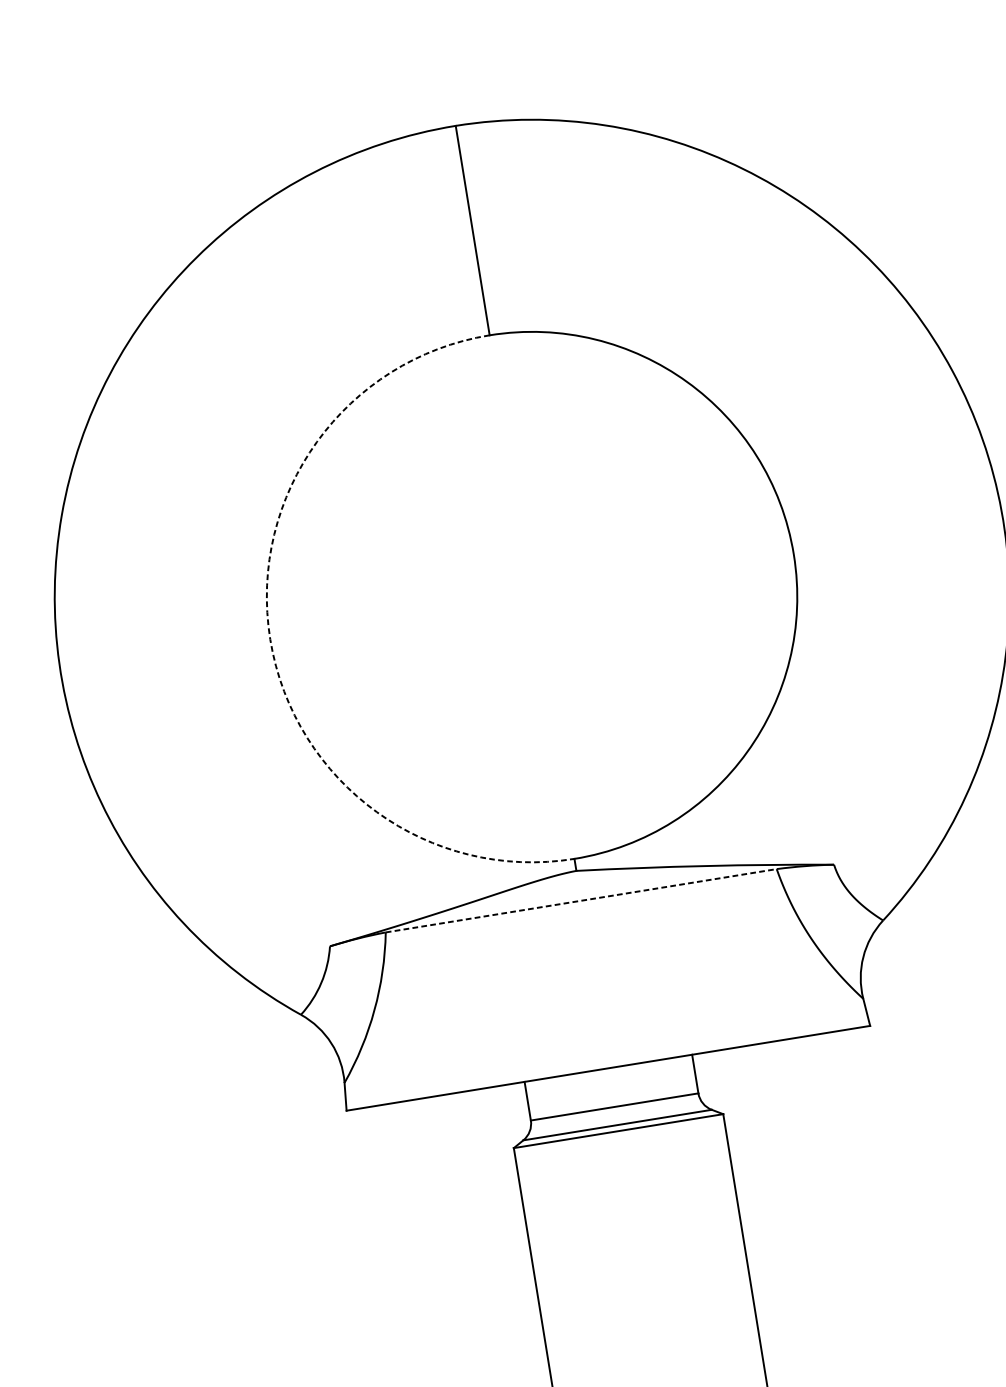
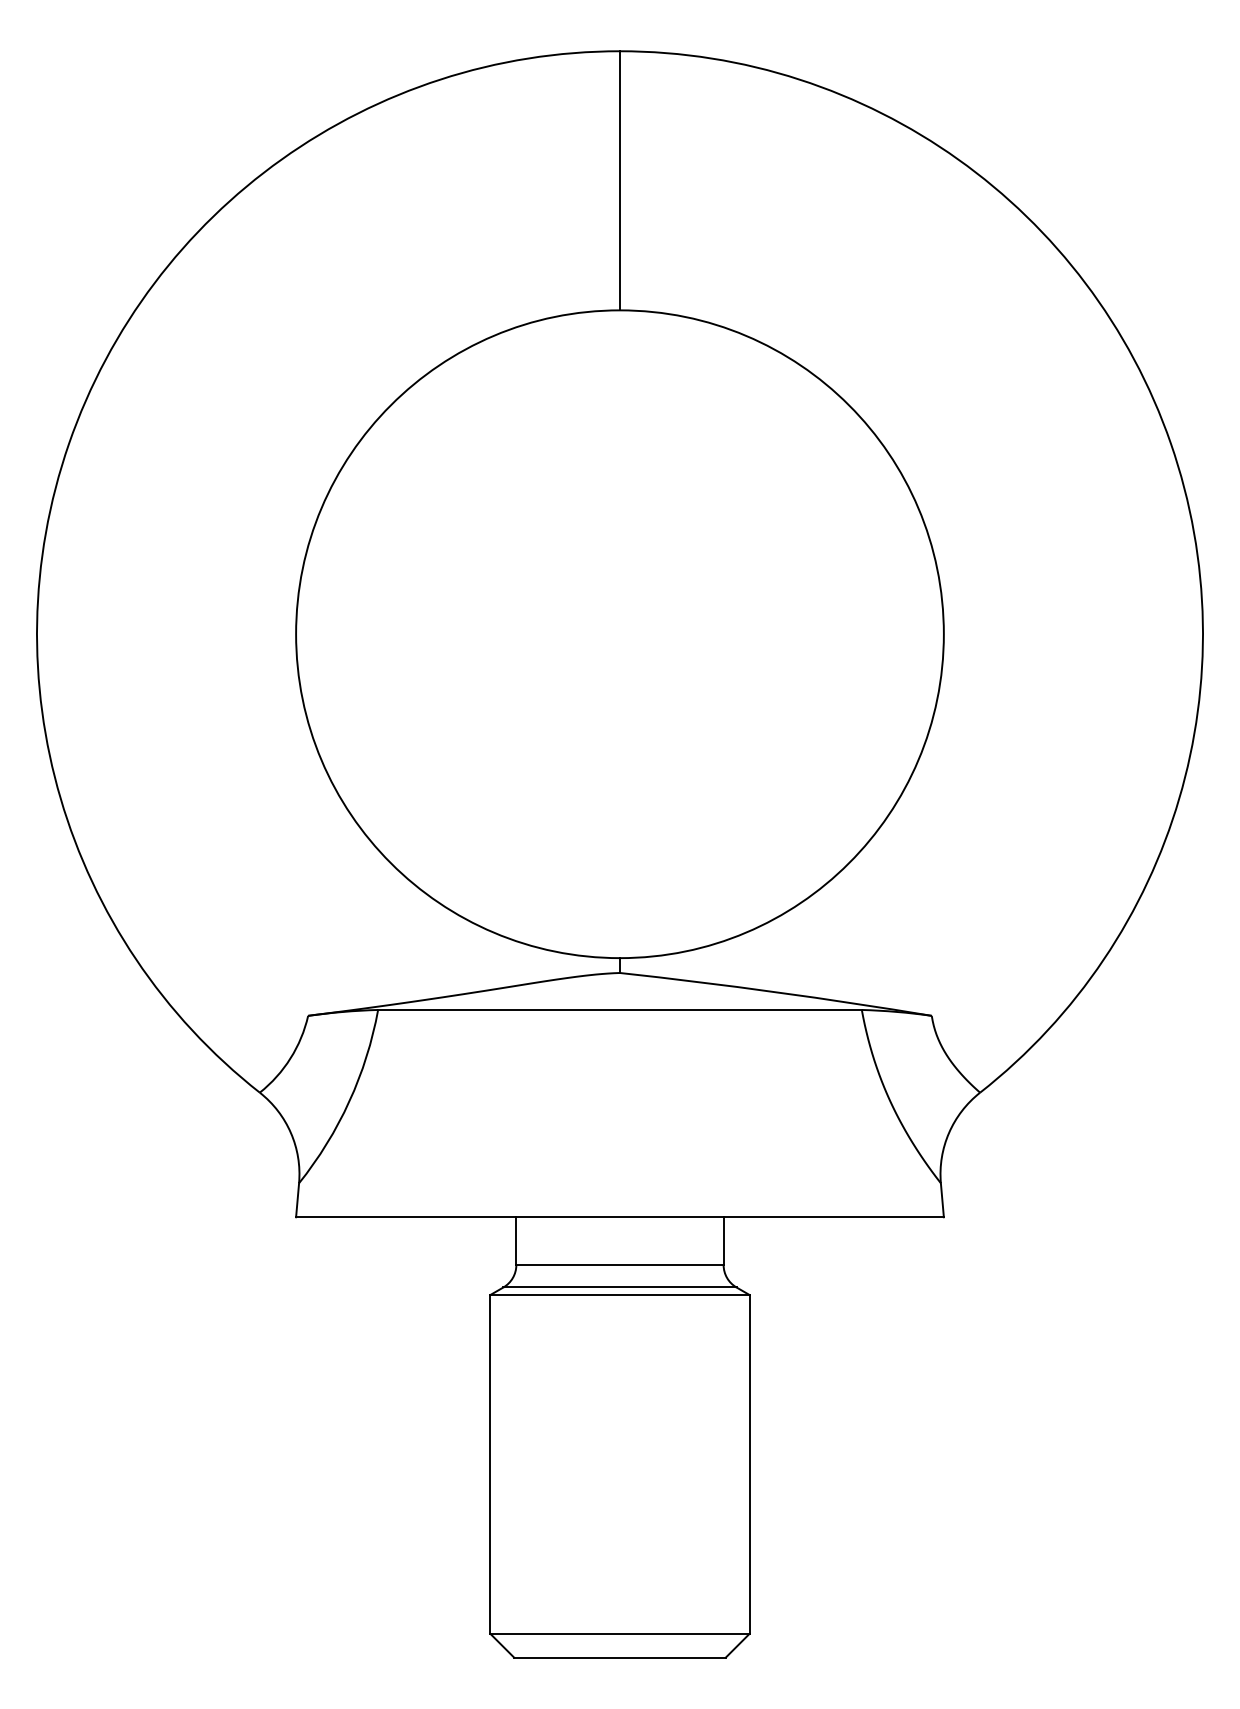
arc: (270, 639) -> (296, 634), dashed -> solid
line: (580, 900) -> (619, 1009), dashed -> solid

